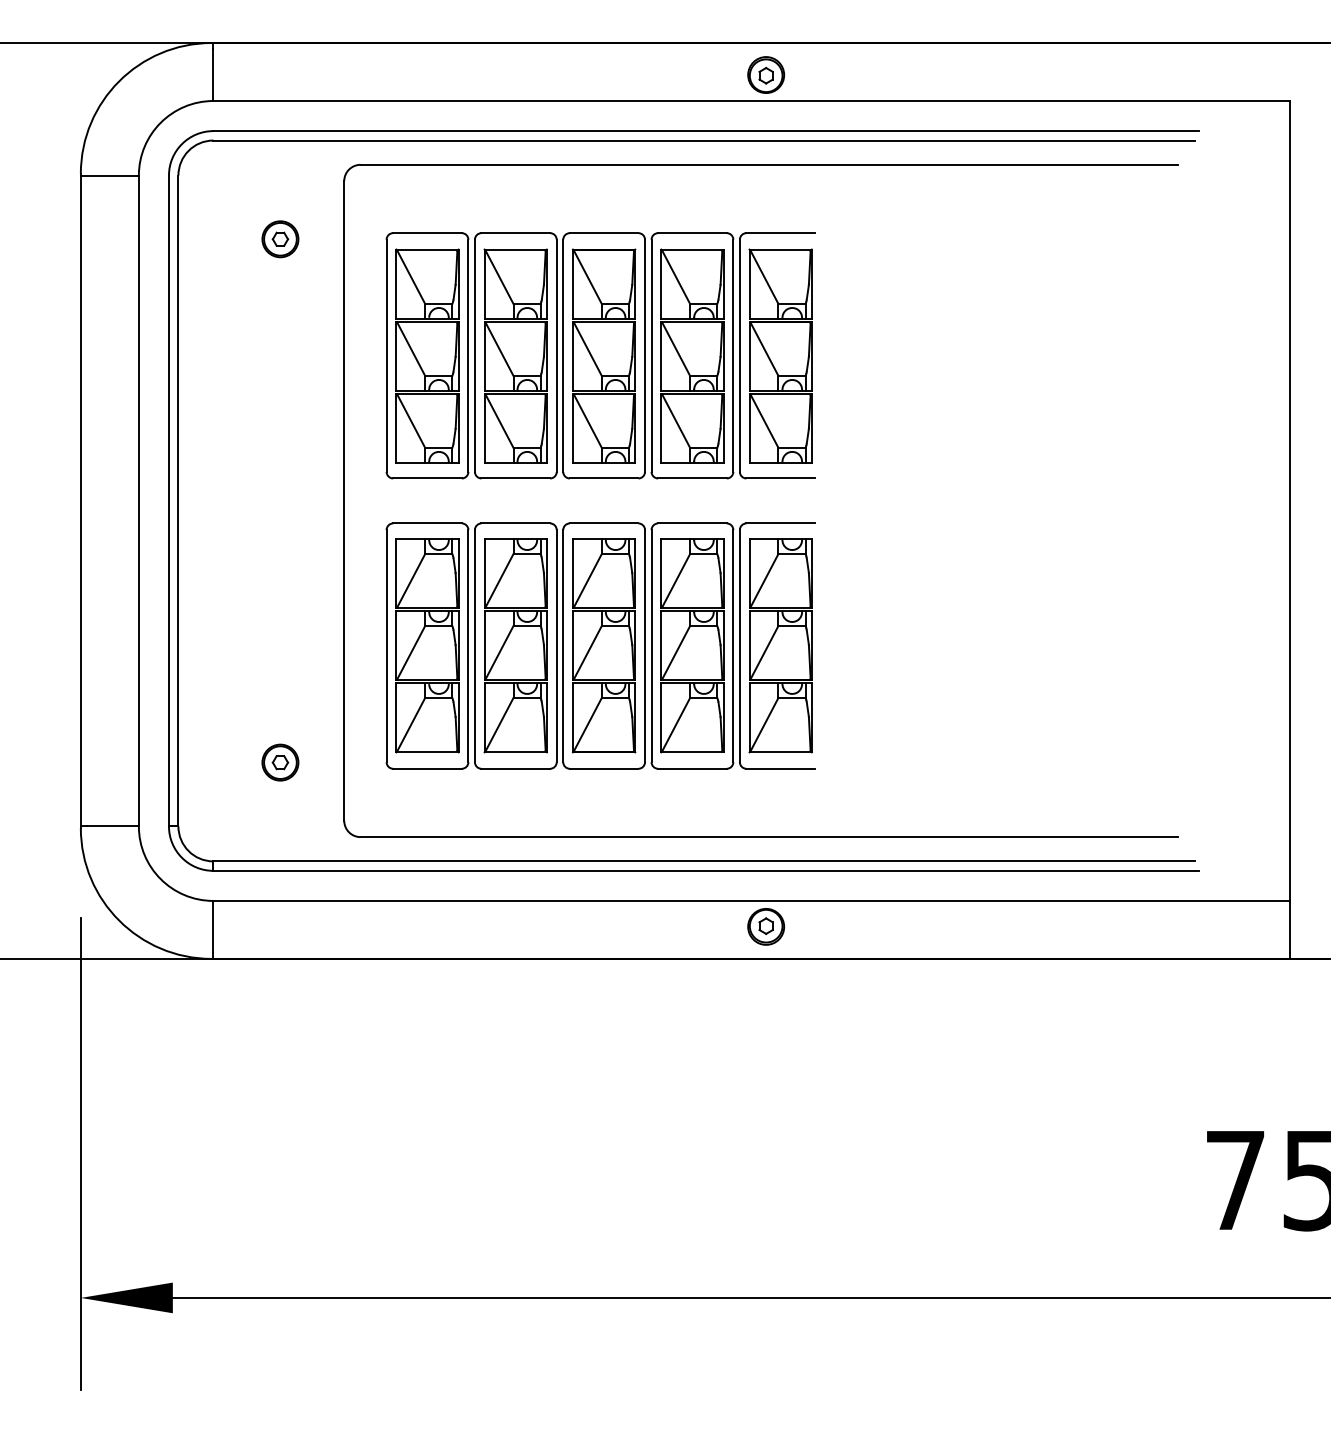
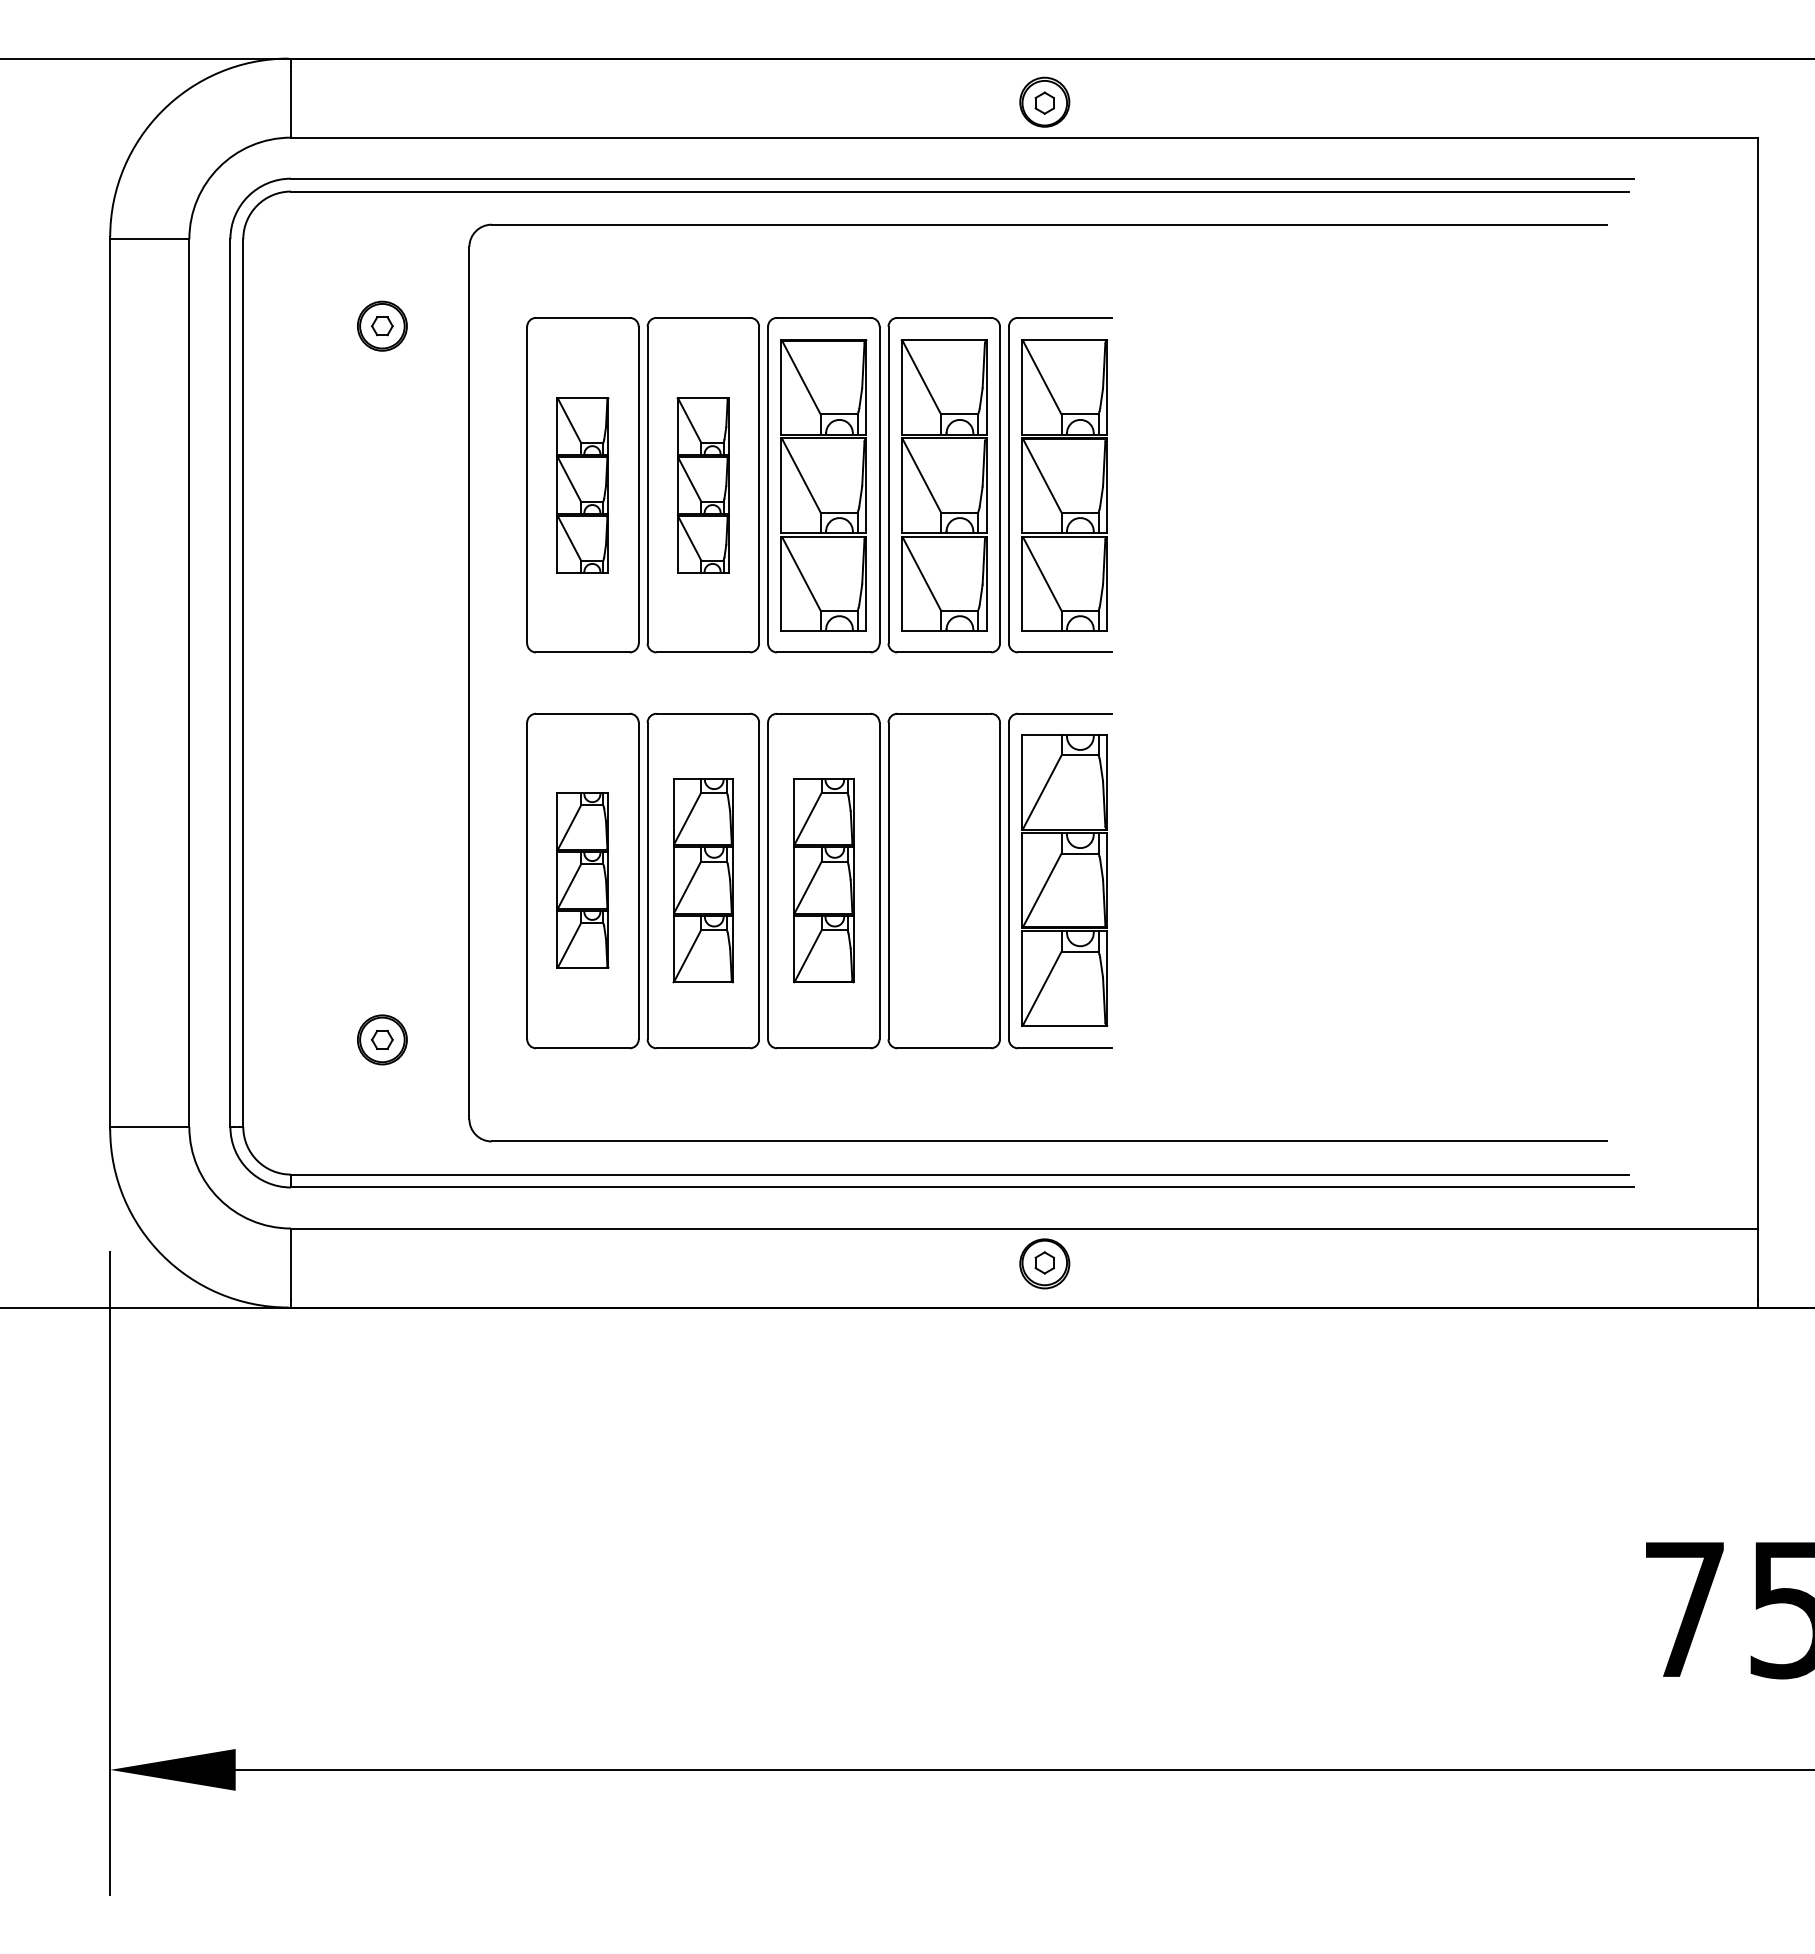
part: (427, 356) -> (582, 485), size x0.6
part: (515, 356) -> (702, 485), size x0.6
part: (427, 645) -> (582, 880), size x0.6
part: (515, 645) -> (702, 880), size x0.7
part: (603, 645) -> (823, 880), size x0.7
part: (691, 645) -> (943, 880), removed

